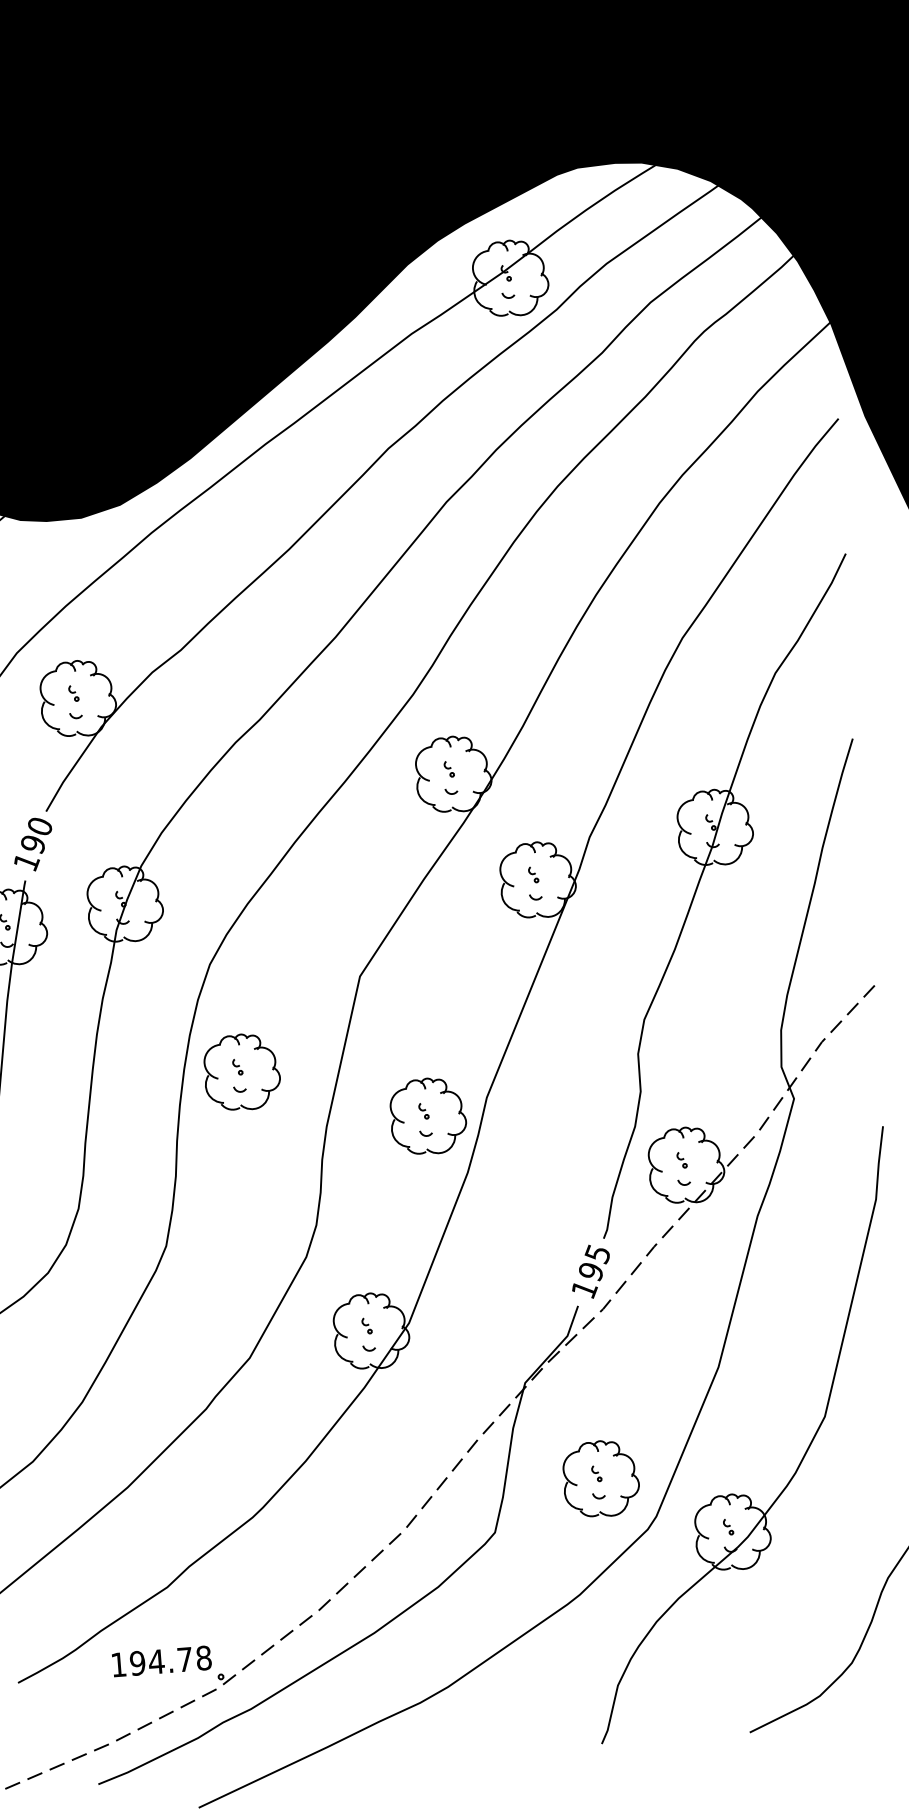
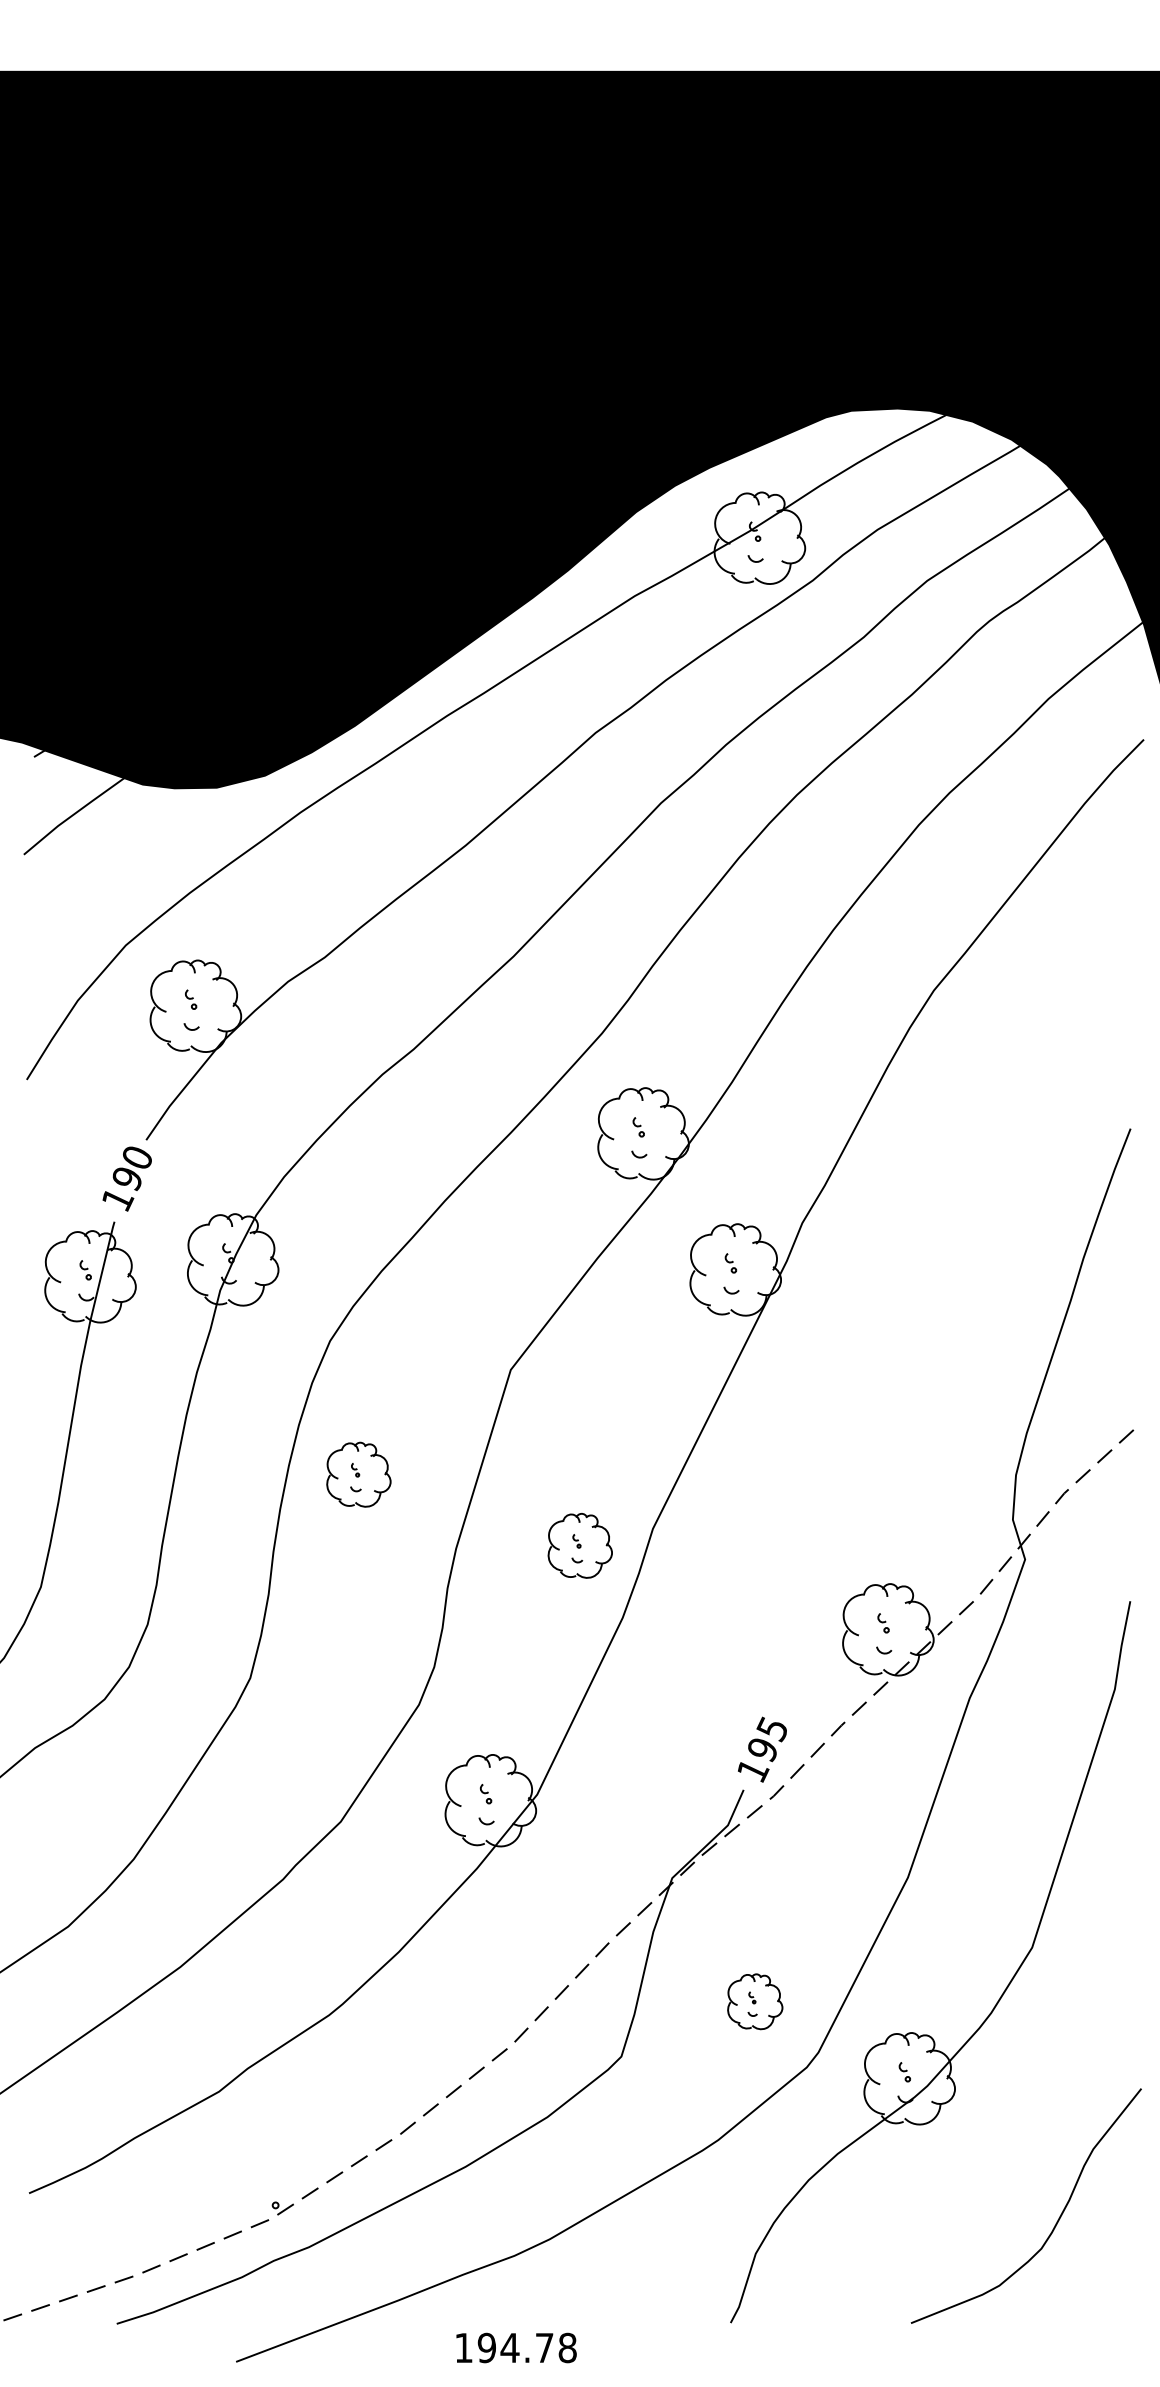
part: (698, 886) -> (929, 1293), removed
part: (241, 1072) -> (358, 1474), size x0.7
part: (428, 1116) -> (580, 1545), size x0.7
part: (601, 1478) -> (755, 2001), size x0.6
text: (161, 1661) -> (516, 2347), moved

